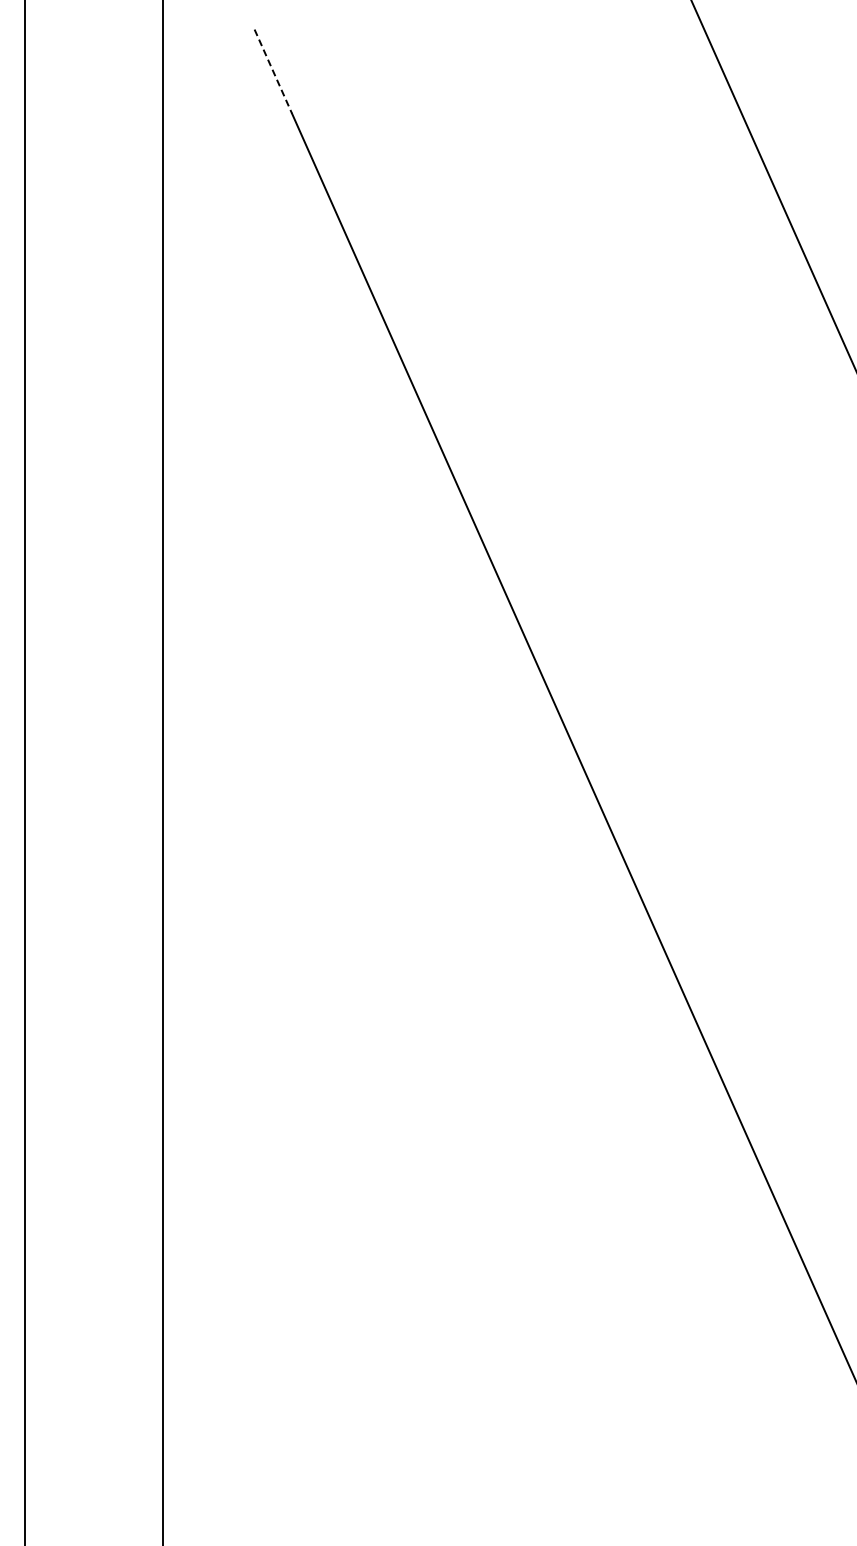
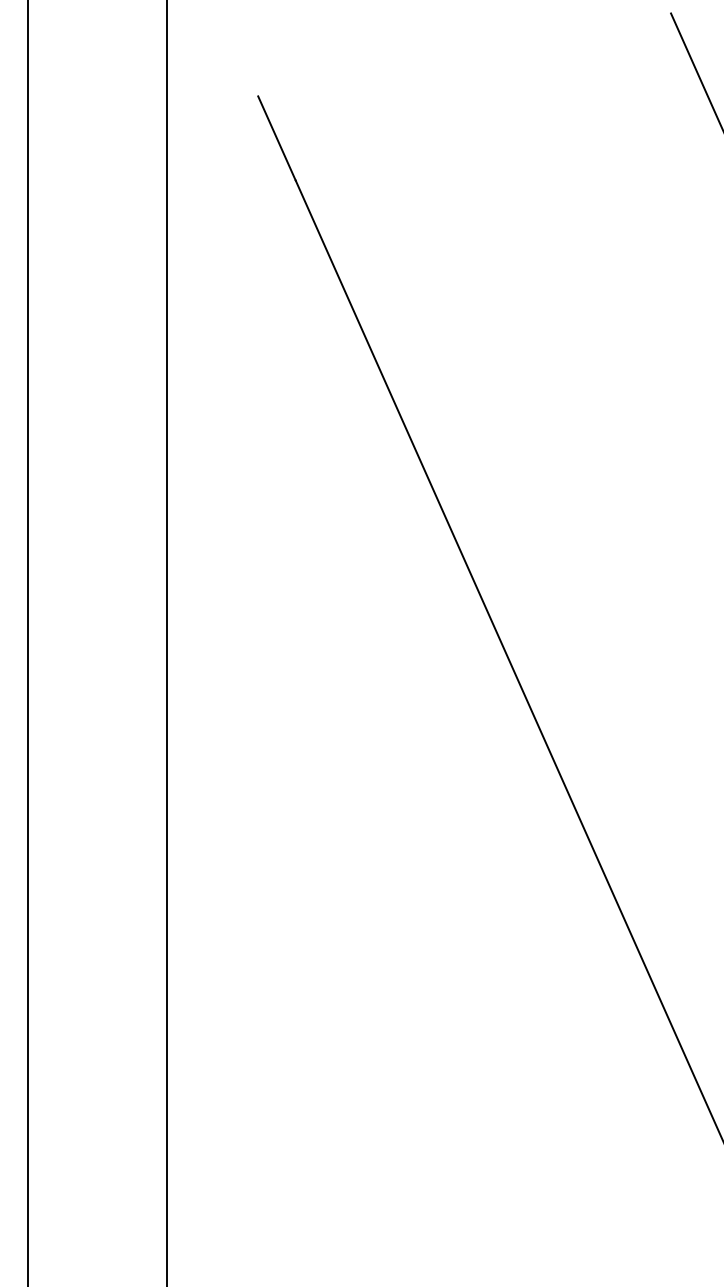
line: (273, 72) -> (277, 139), dashed -> solid

